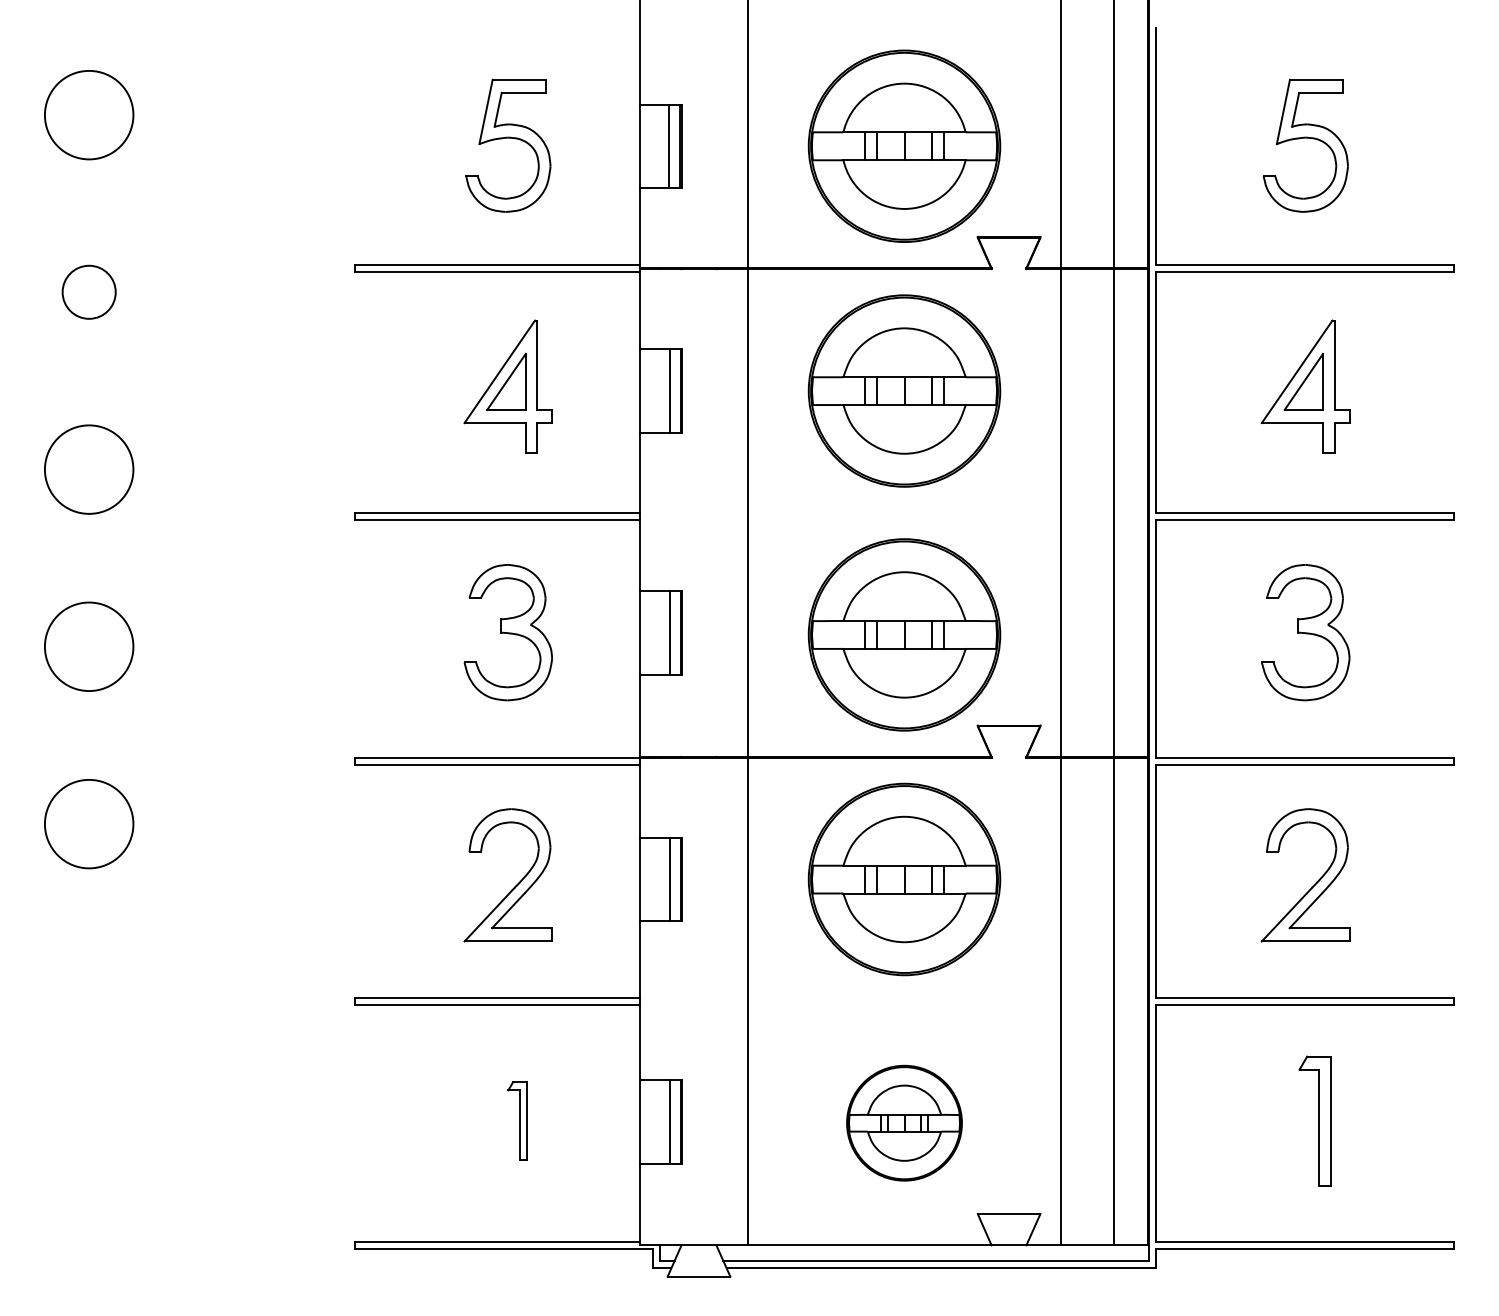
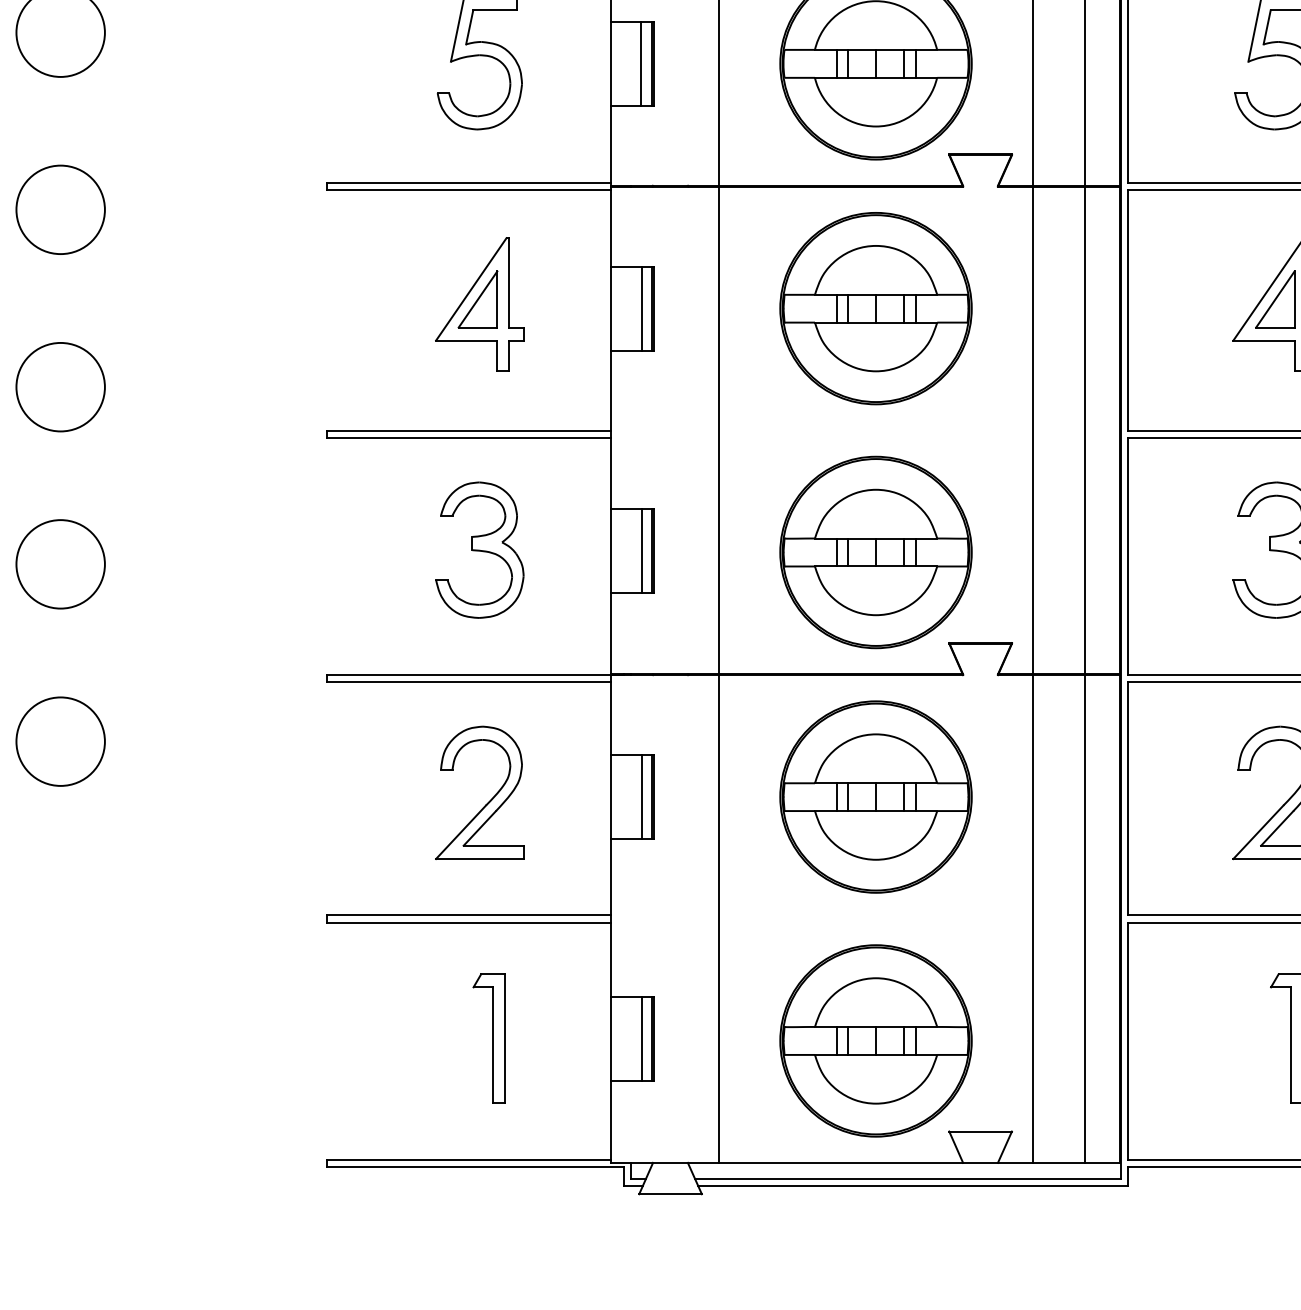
circle: (88, 292) -> (60, 210), size x1.67
part: (517, 1120) -> (489, 1038), size x1.67
part: (904, 1122) -> (876, 1040), size x1.67

